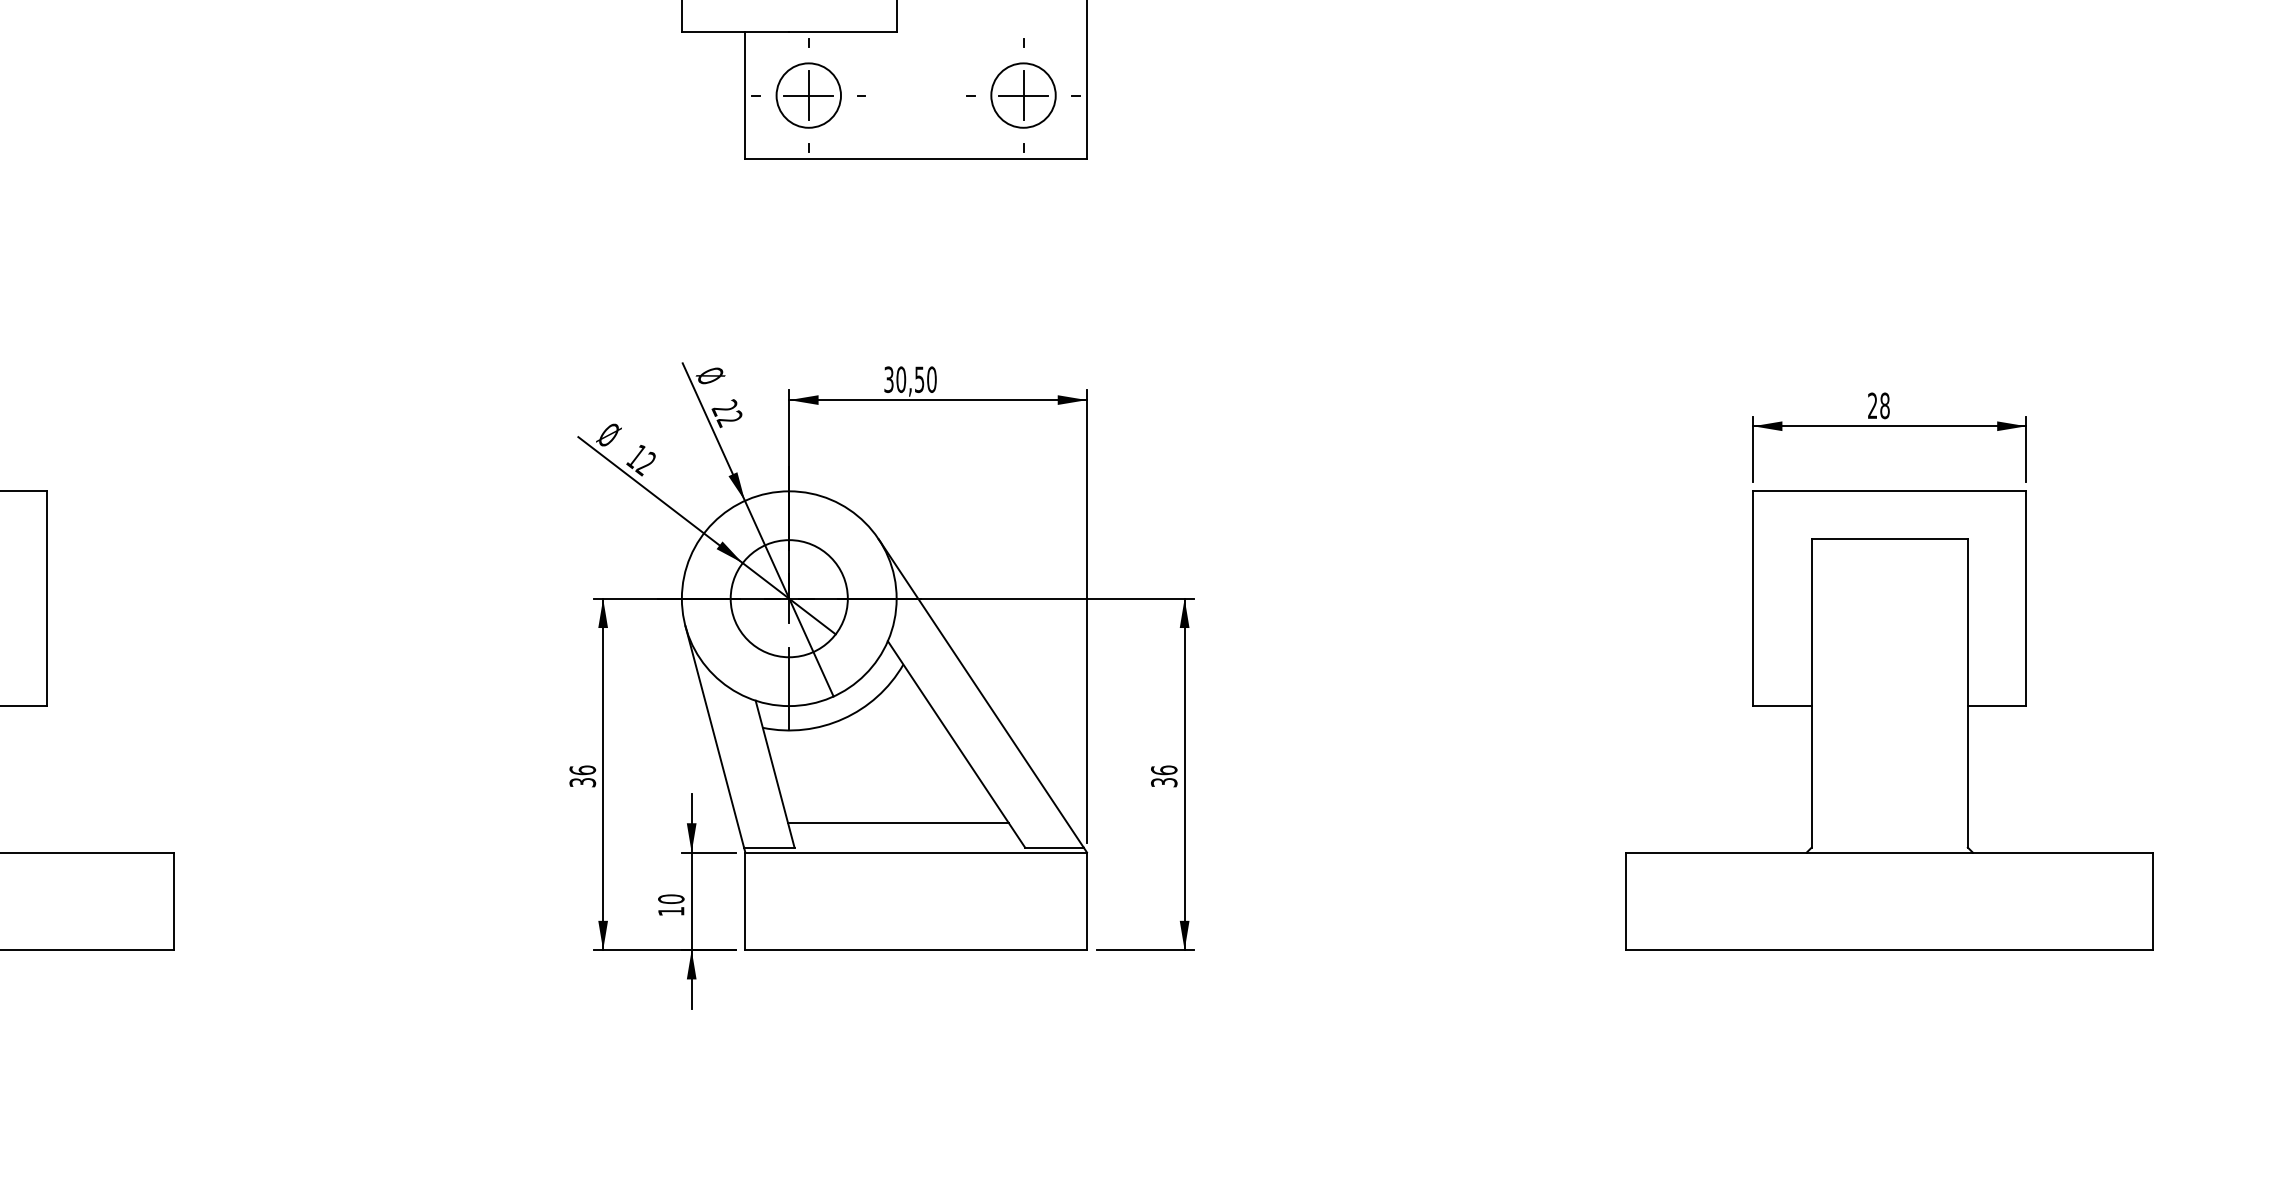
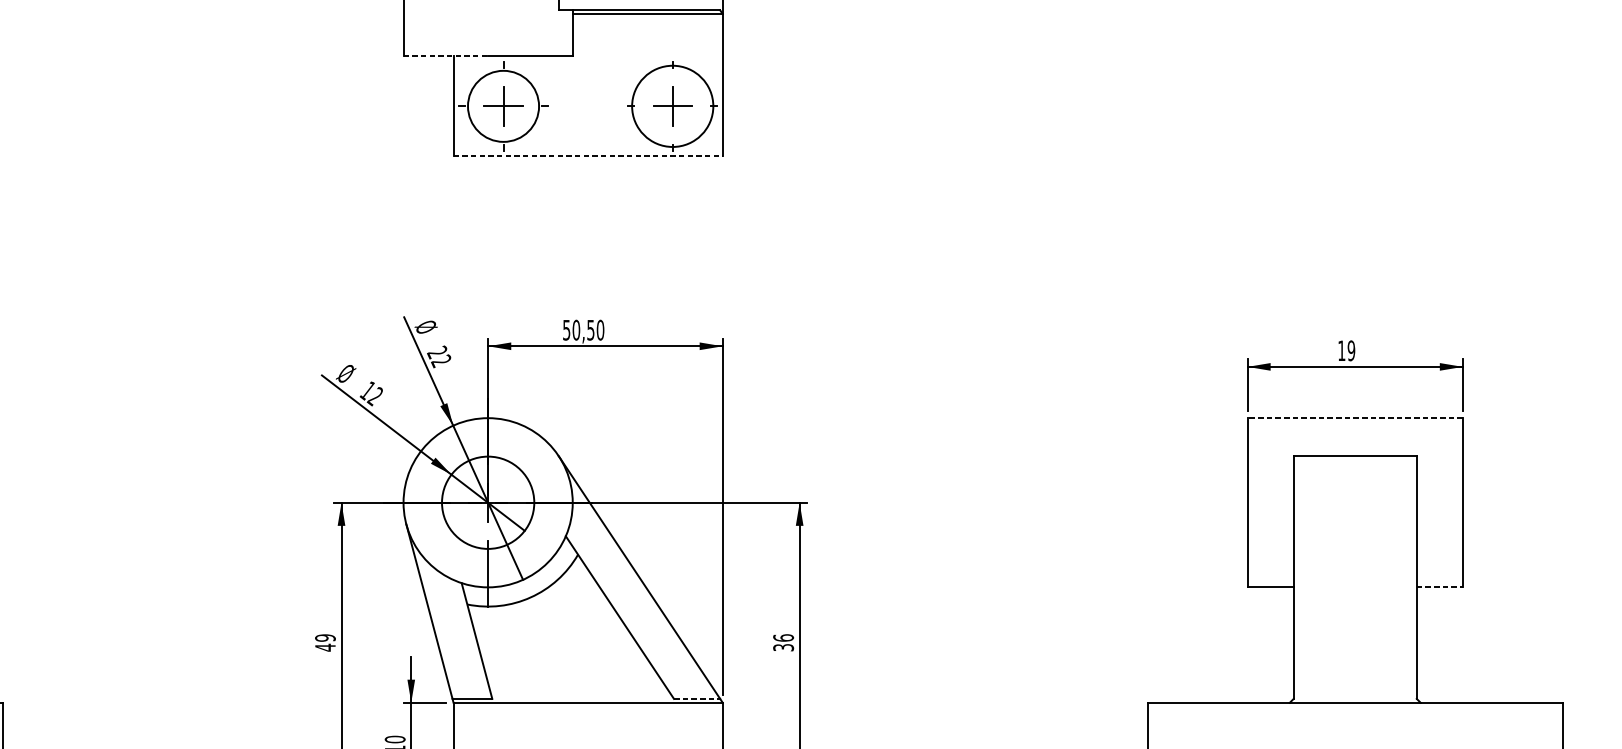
line: (735, 32) -> (445, 56), solid -> dashed
circle: (808, 95) -> (503, 106), size x1.4
circle: (1023, 95) -> (672, 106), size x1.6
line: (916, 159) -> (588, 156), solid -> dashed
text: (888, 379) -> (566, 330), 30,50 -> 50,50
text: (1878, 405) -> (1346, 350), 28 -> 19
line: (1889, 491) -> (1355, 418), solid -> dashed
line: (1997, 706) -> (1440, 587), solid -> dashed
text: (582, 776) -> (325, 642), 36 -> 49
line: (898, 823) -> (574, 679), removed
line: (1054, 847) -> (697, 698), solid -> dashed

